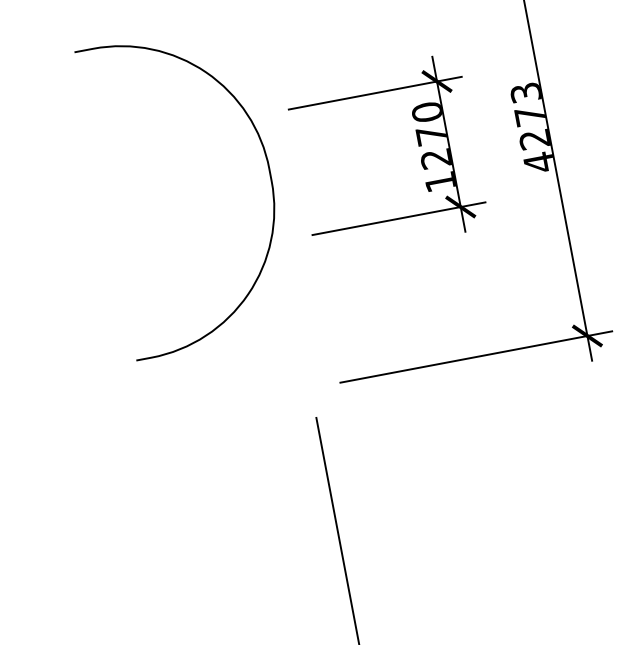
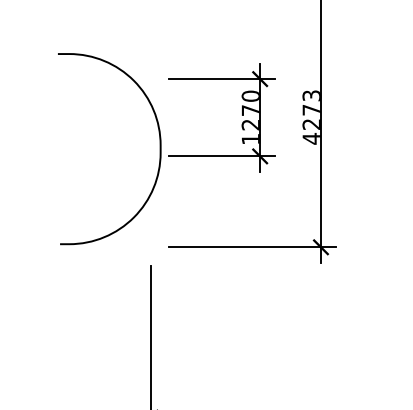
curve: (268, 176) -> (159, 149), moved

